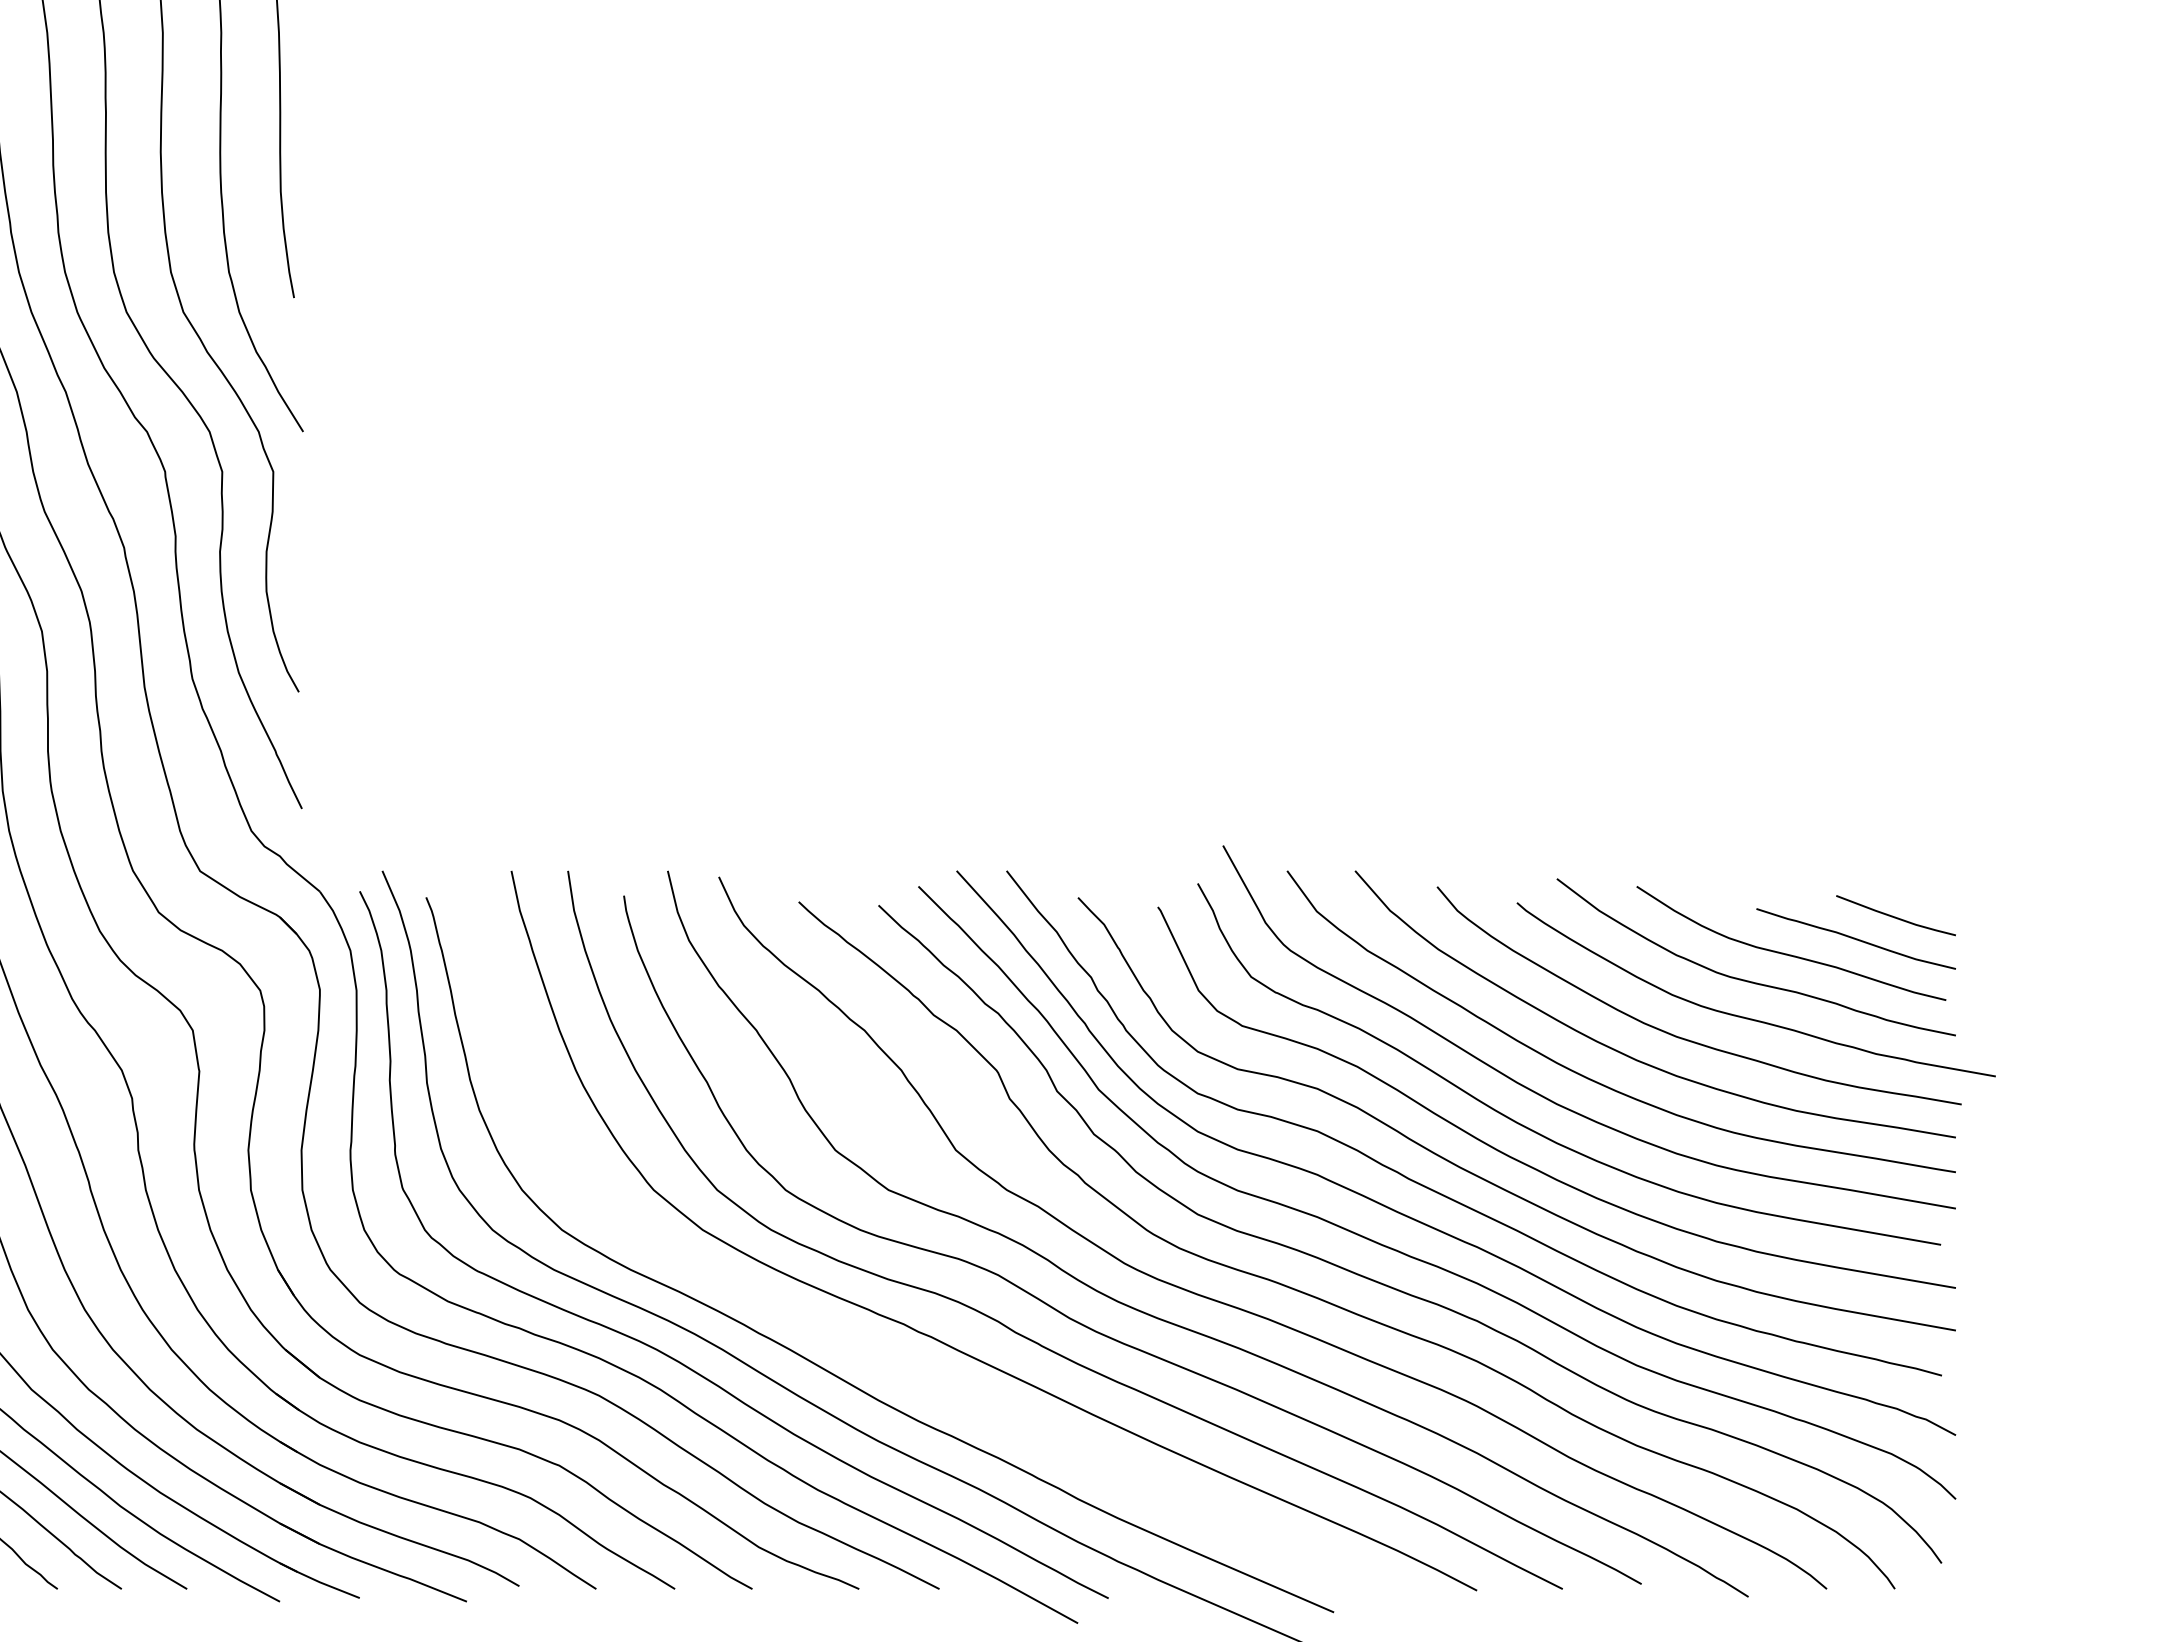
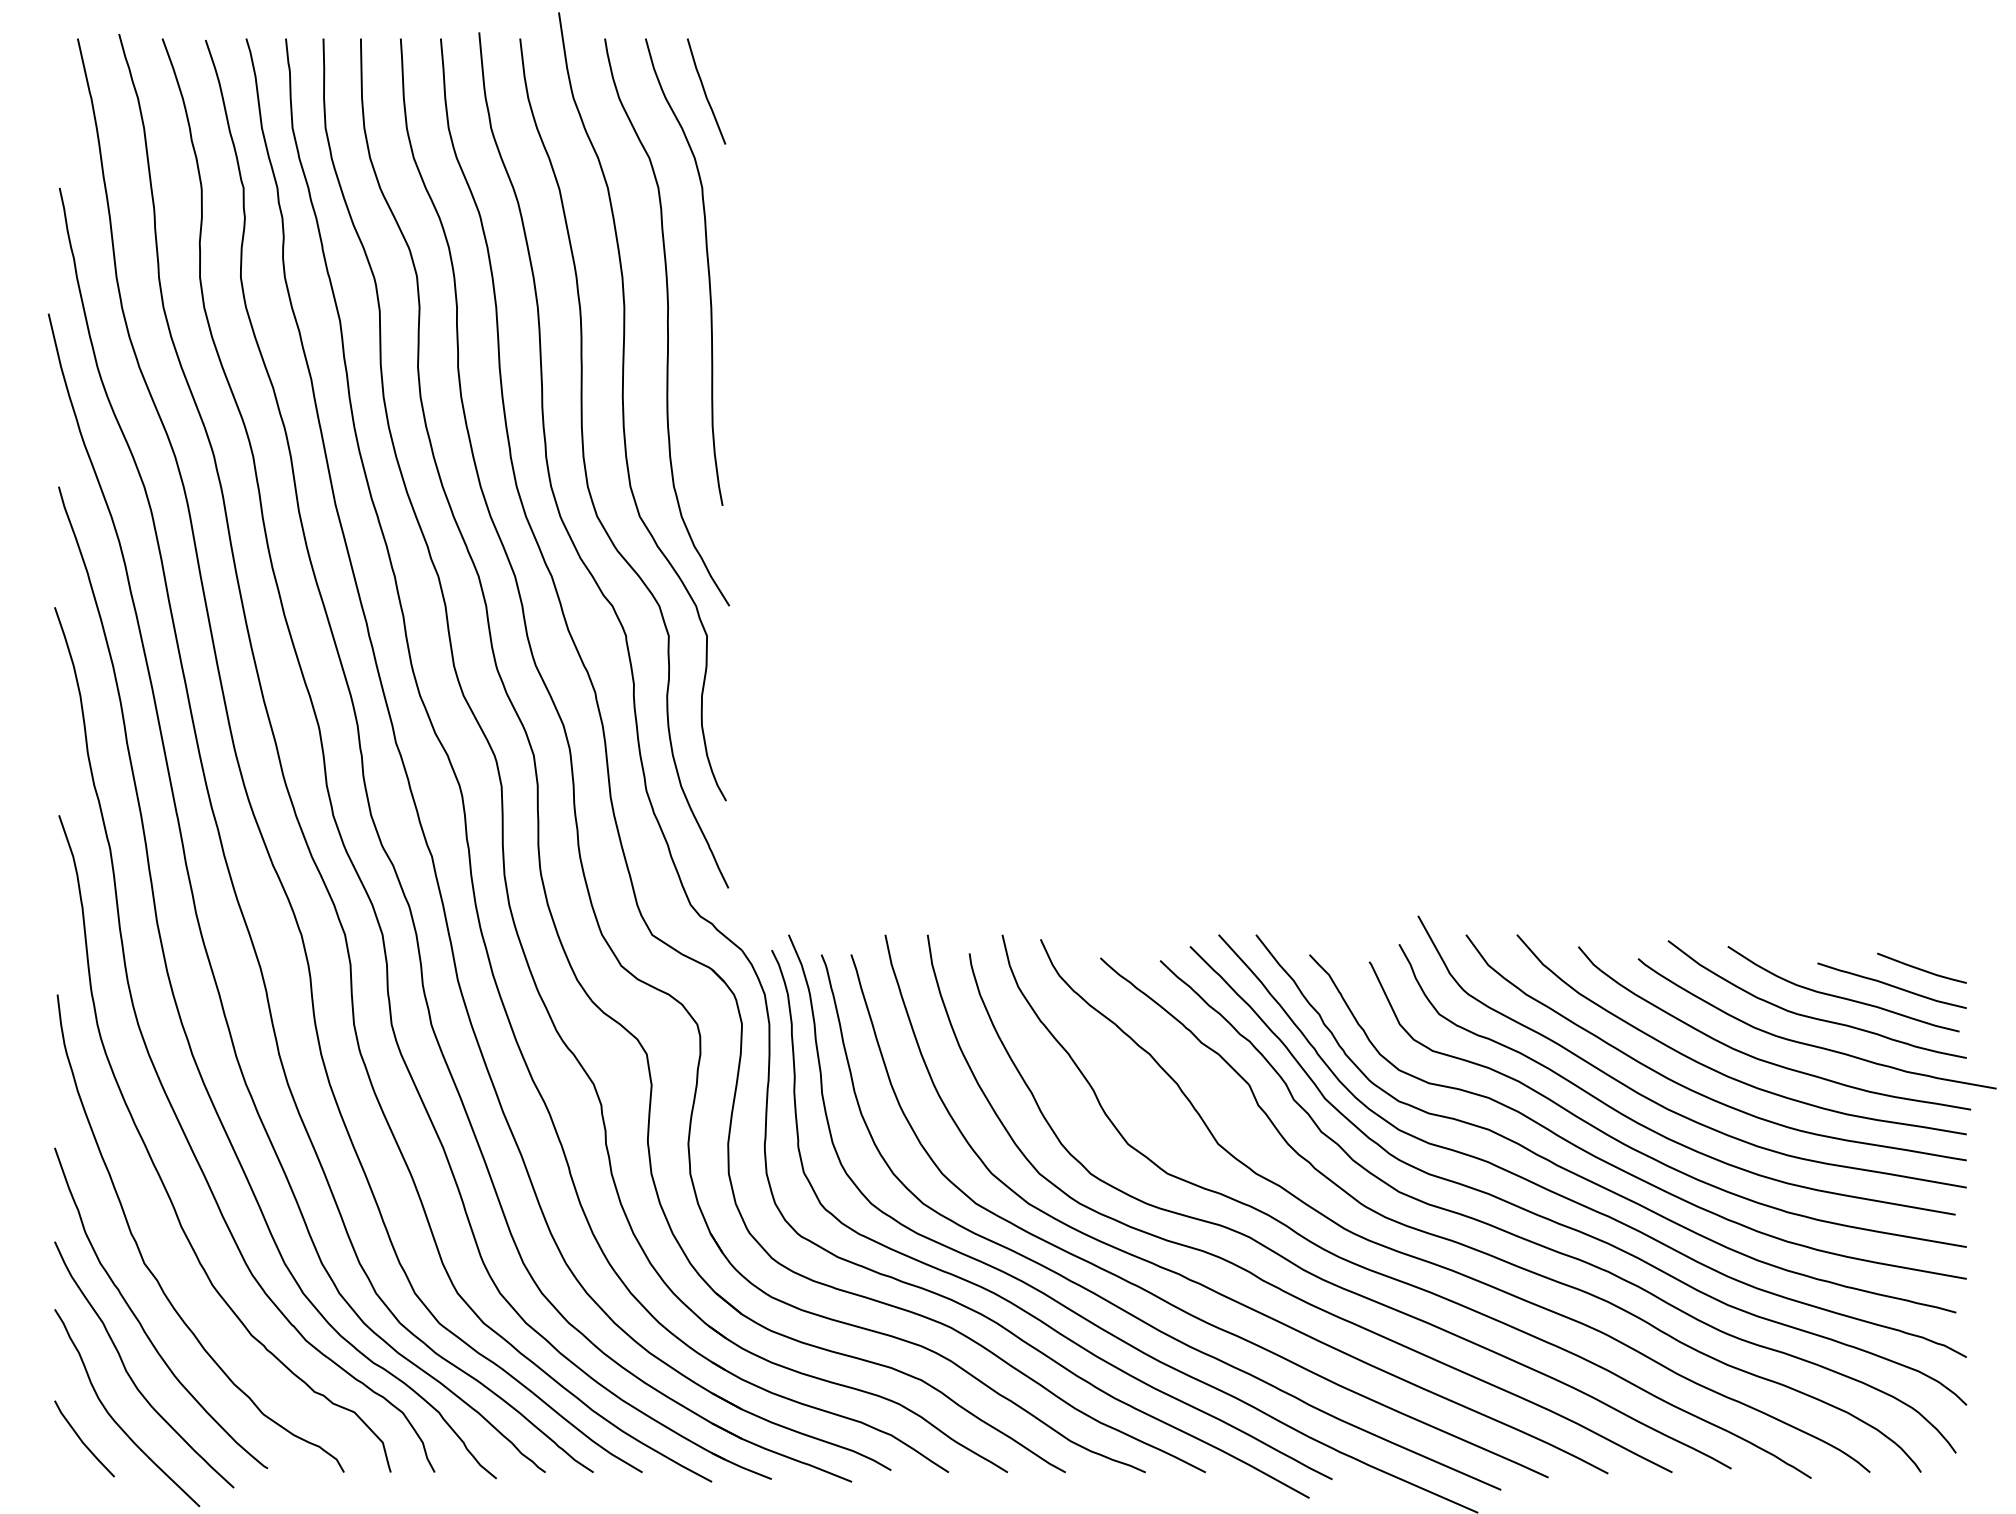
curve: (874, 1352) -> (1157, 1295), added

